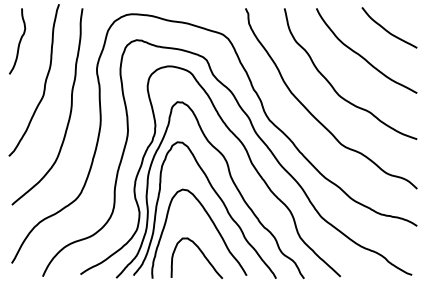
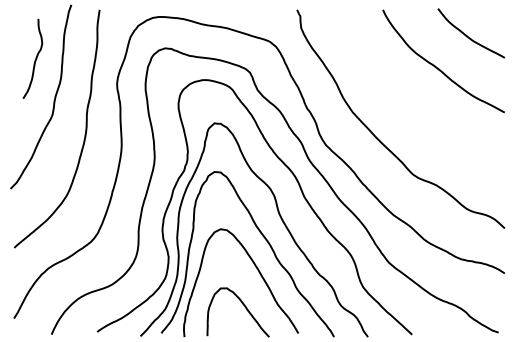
curve: (18, 42) -> (34, 60), moved
curve: (332, 85) -> (402, 103), removed

